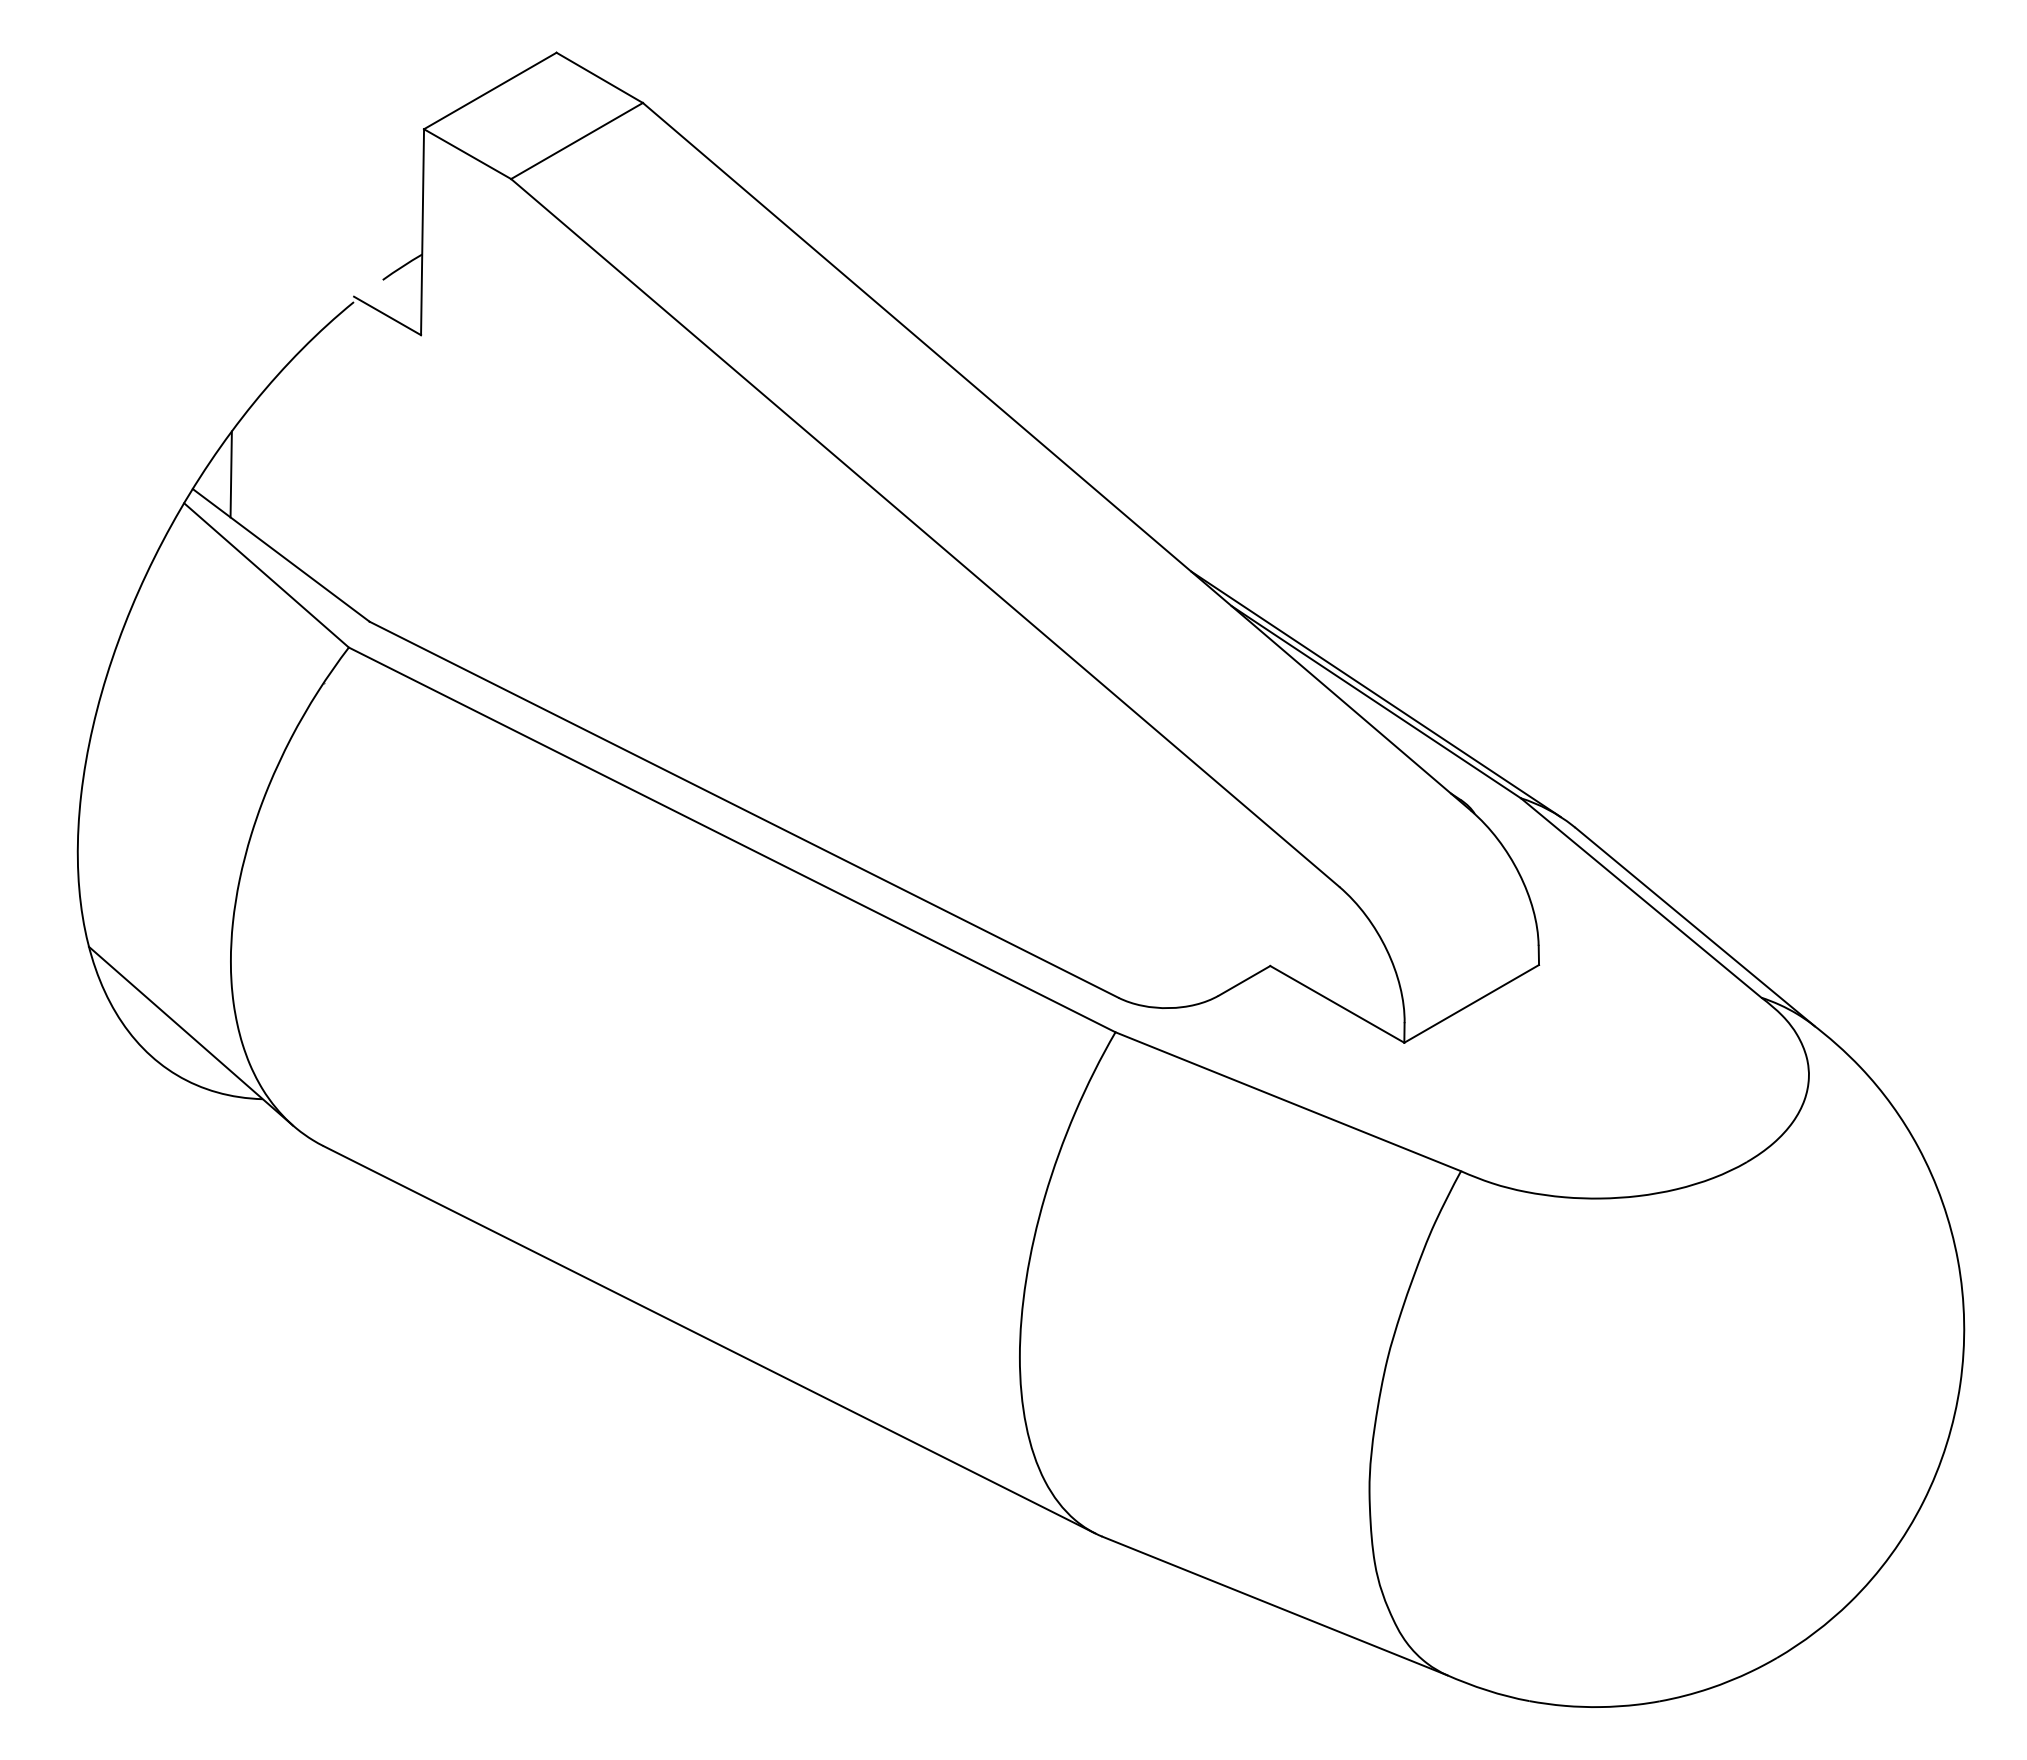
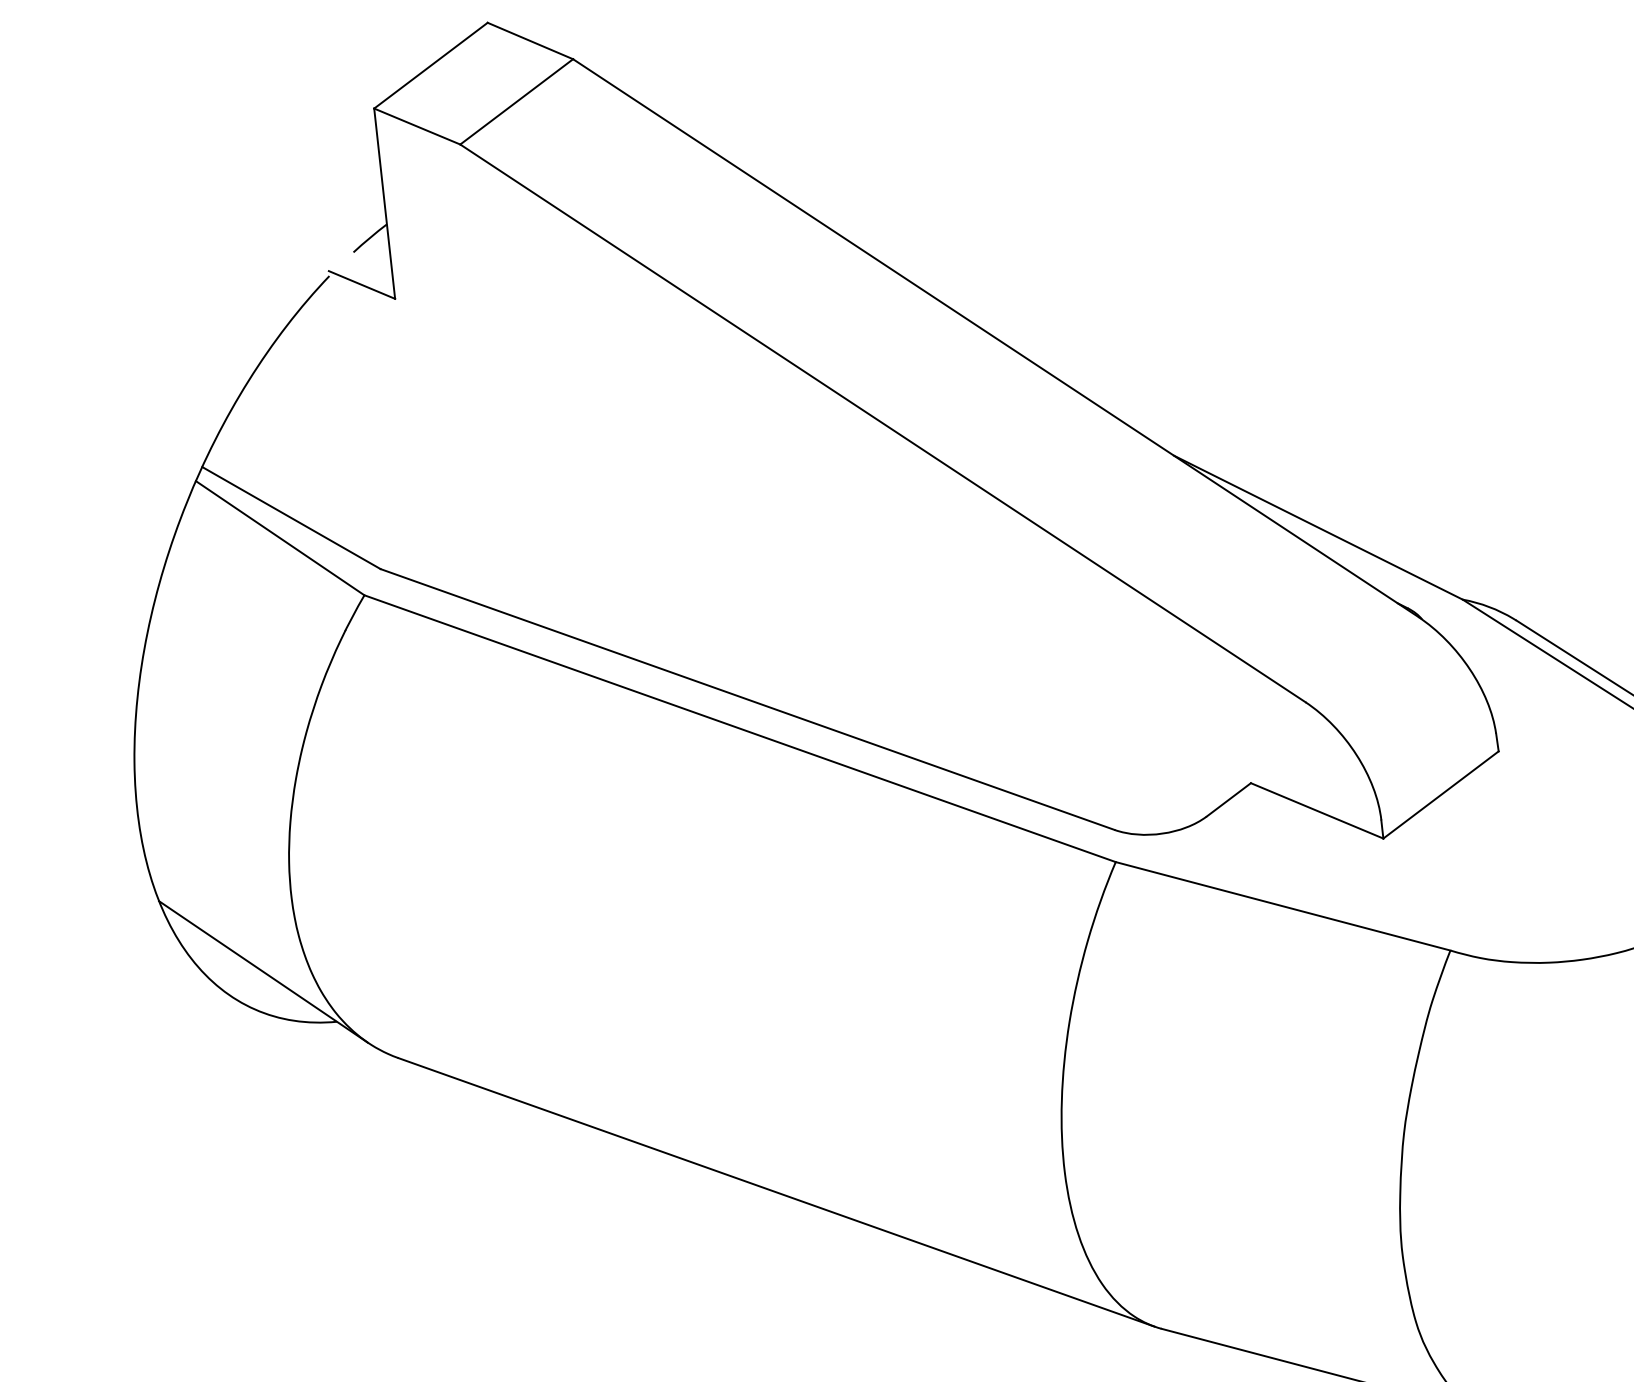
line: (230, 474) -> (235, 449), removed
line: (1375, 694) -> (1316, 520), removed

